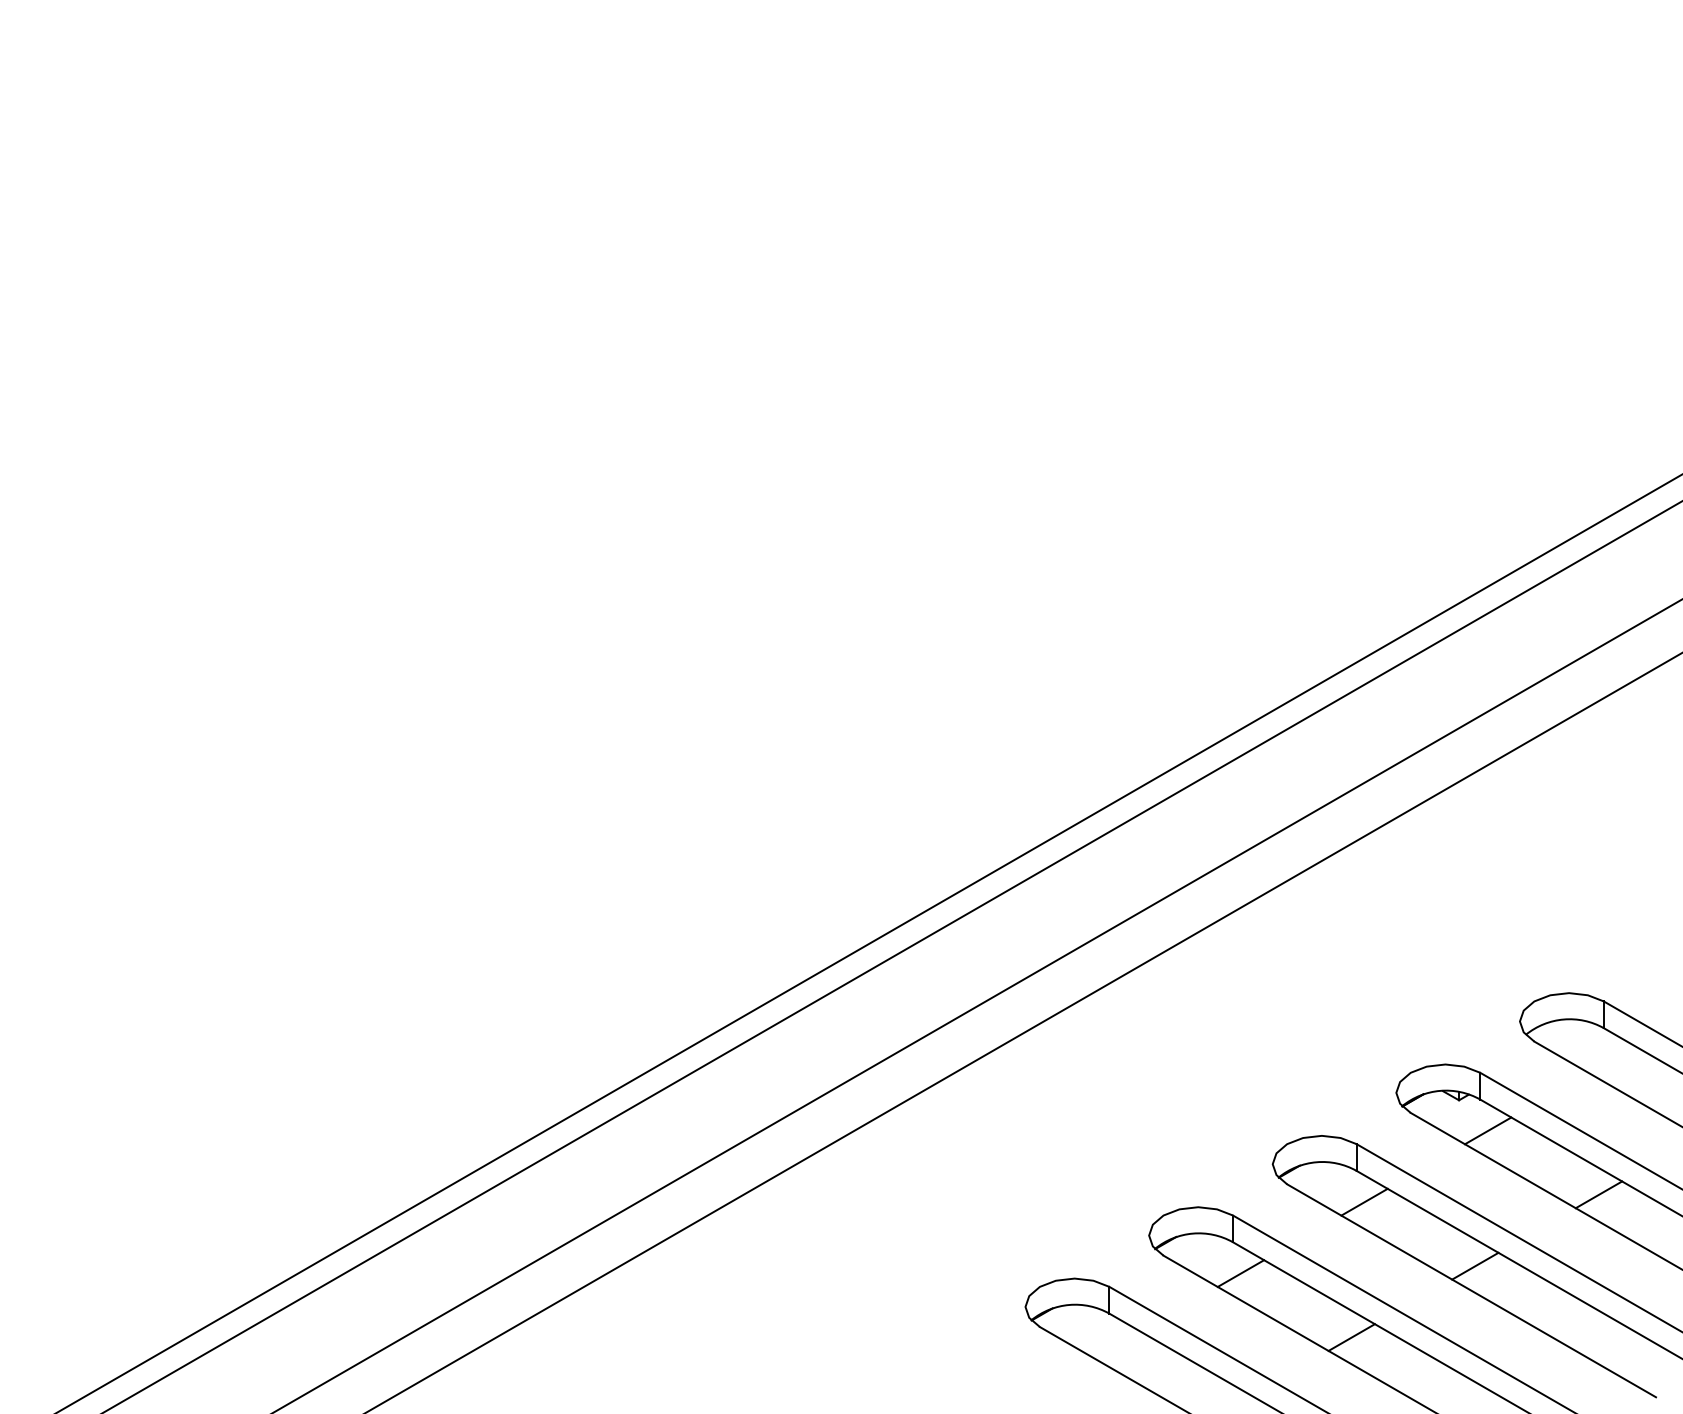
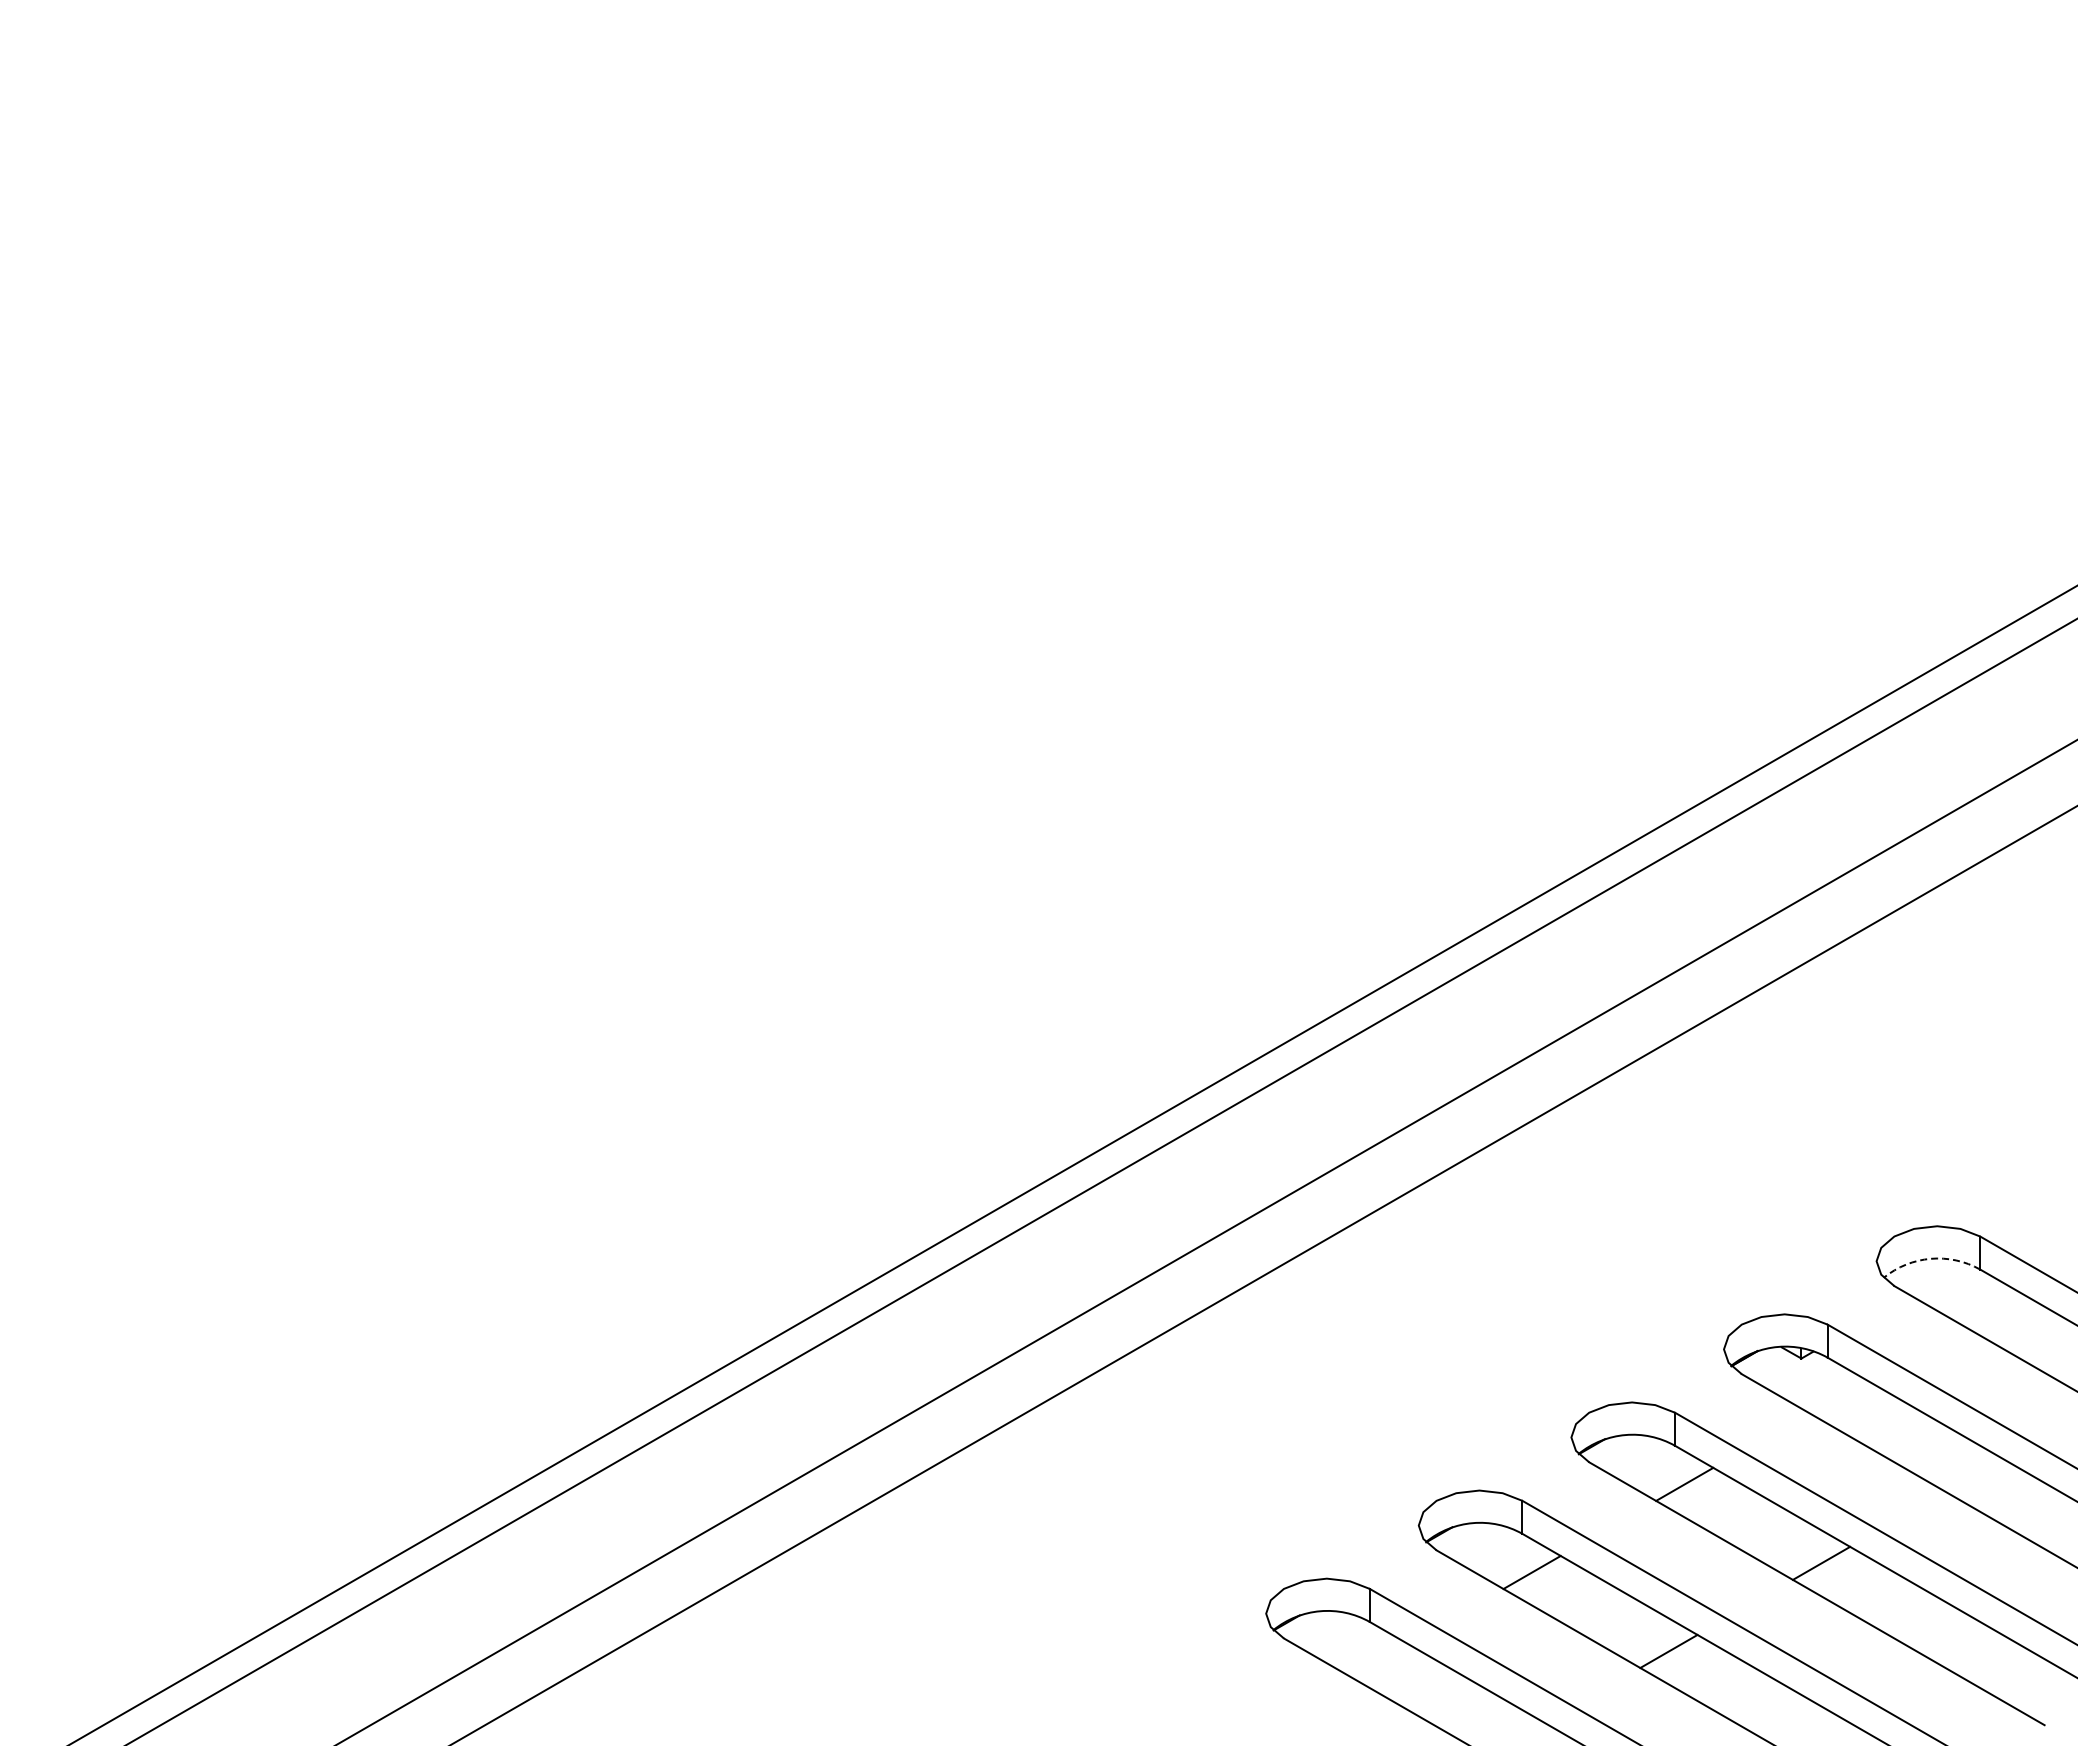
arc: (1563, 1019) -> (1930, 1258), solid -> dashed
line: (1487, 1130) -> (1836, 1395), removed
line: (1598, 1194) -> (1973, 1474), removed

